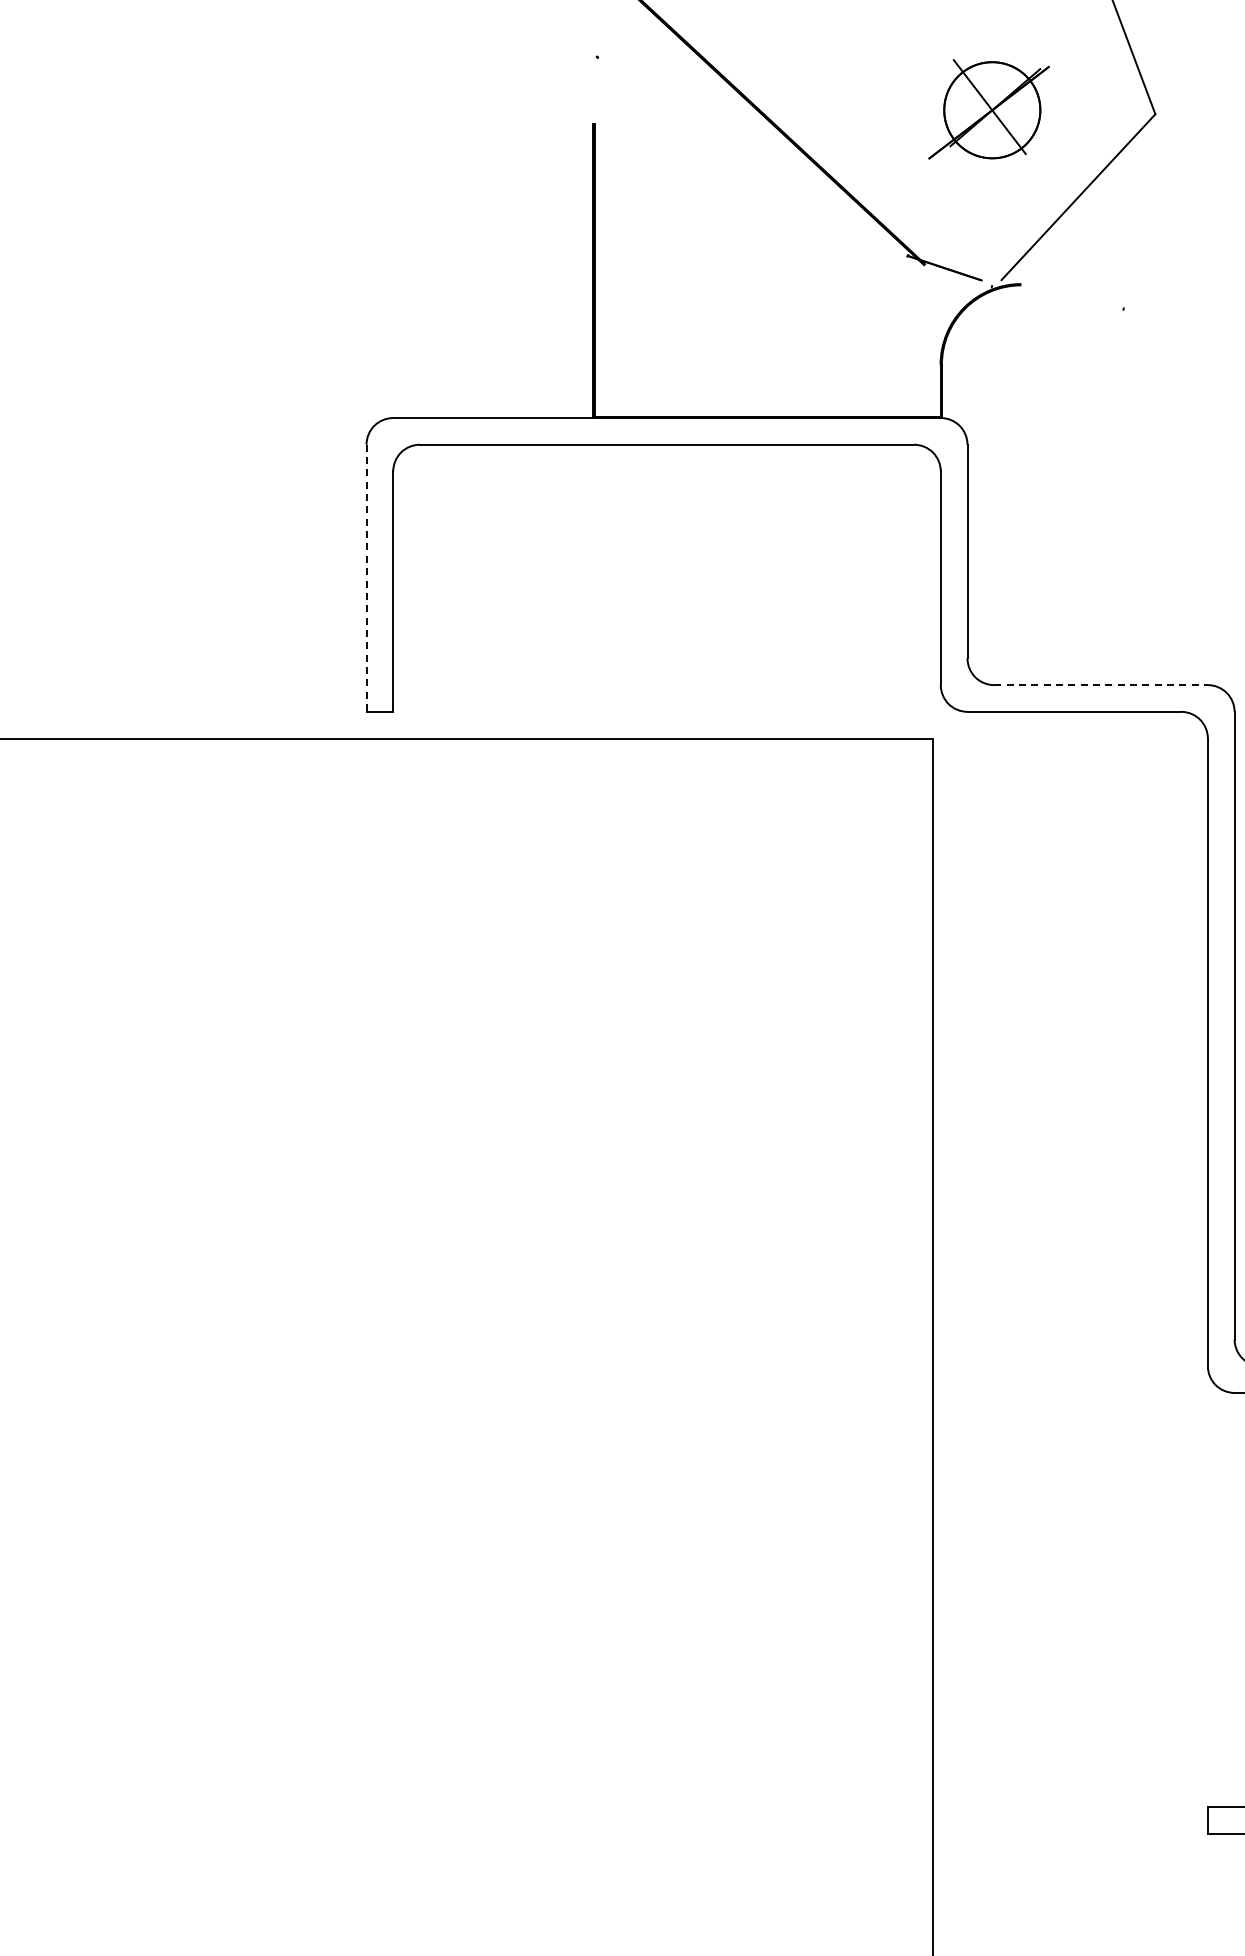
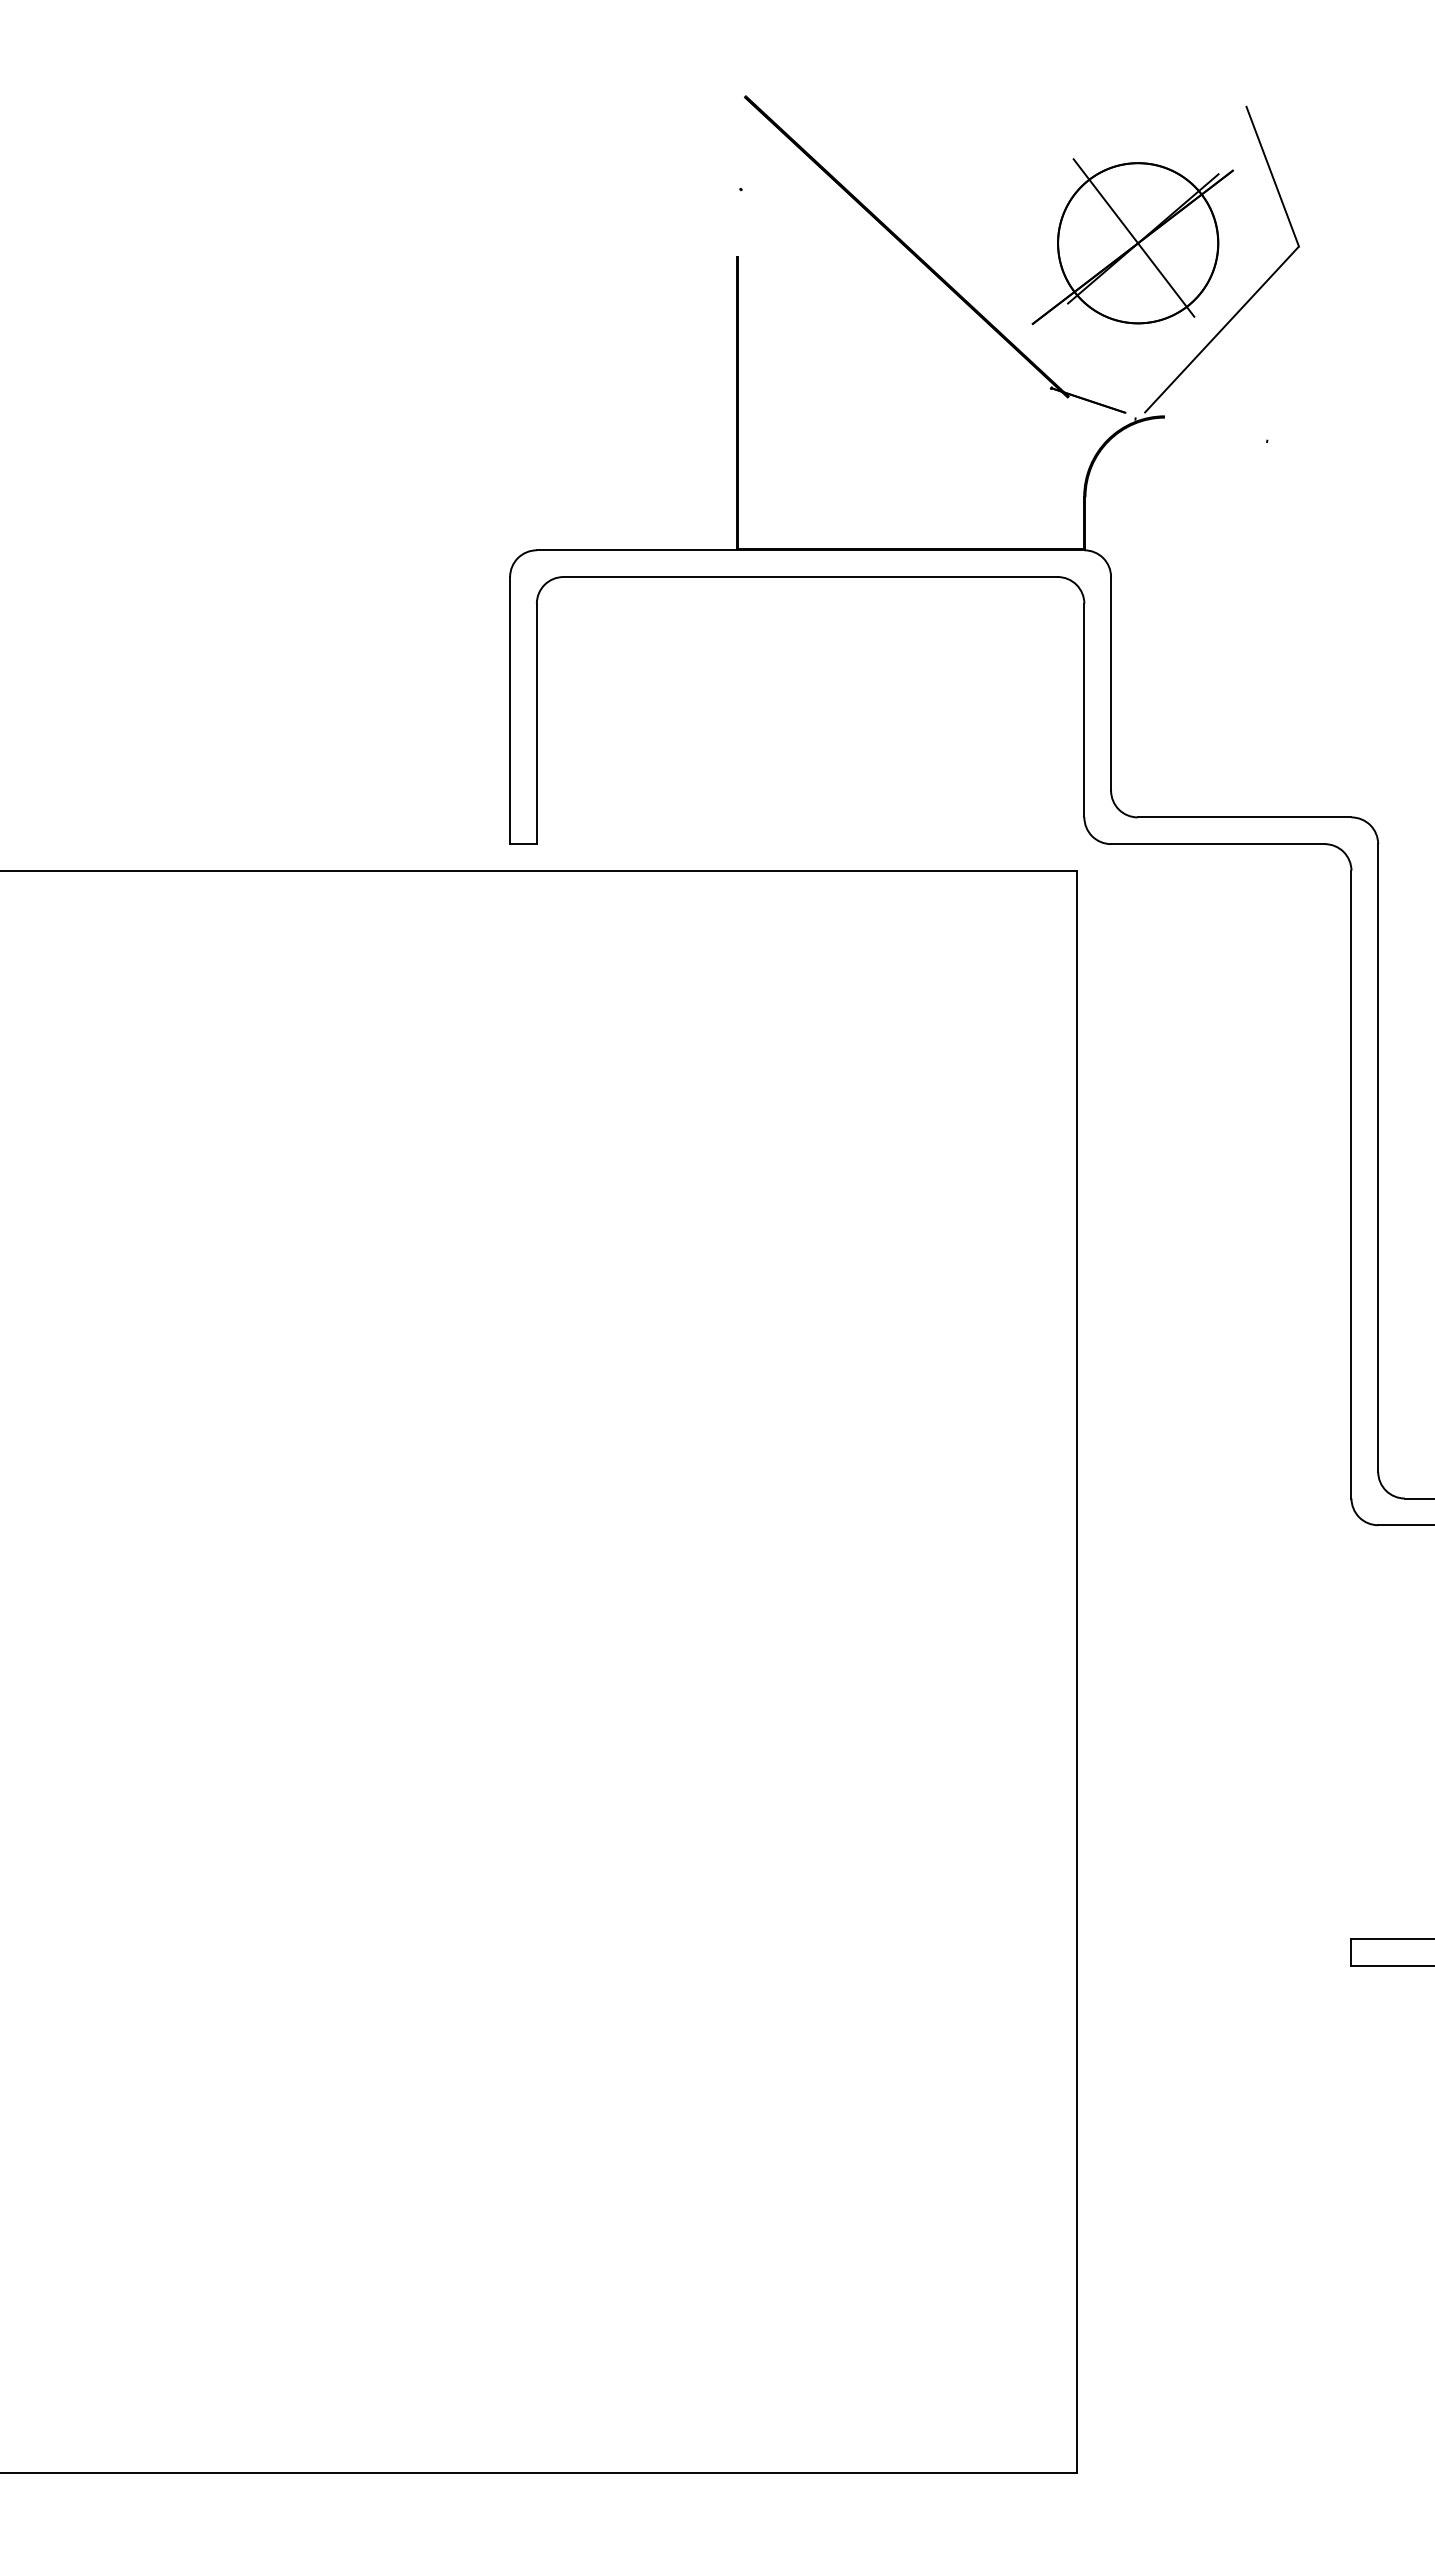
part: (988, 109) -> (1132, 241), size x1.67
line: (366, 578) -> (510, 710), dashed -> solid
line: (1100, 685) -> (1244, 817), dashed -> solid

